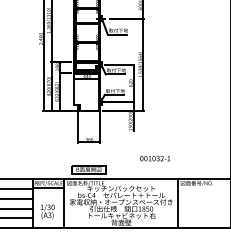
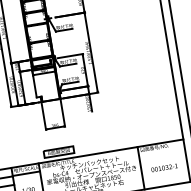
text: (155, 158) -> (164, 167), moved

